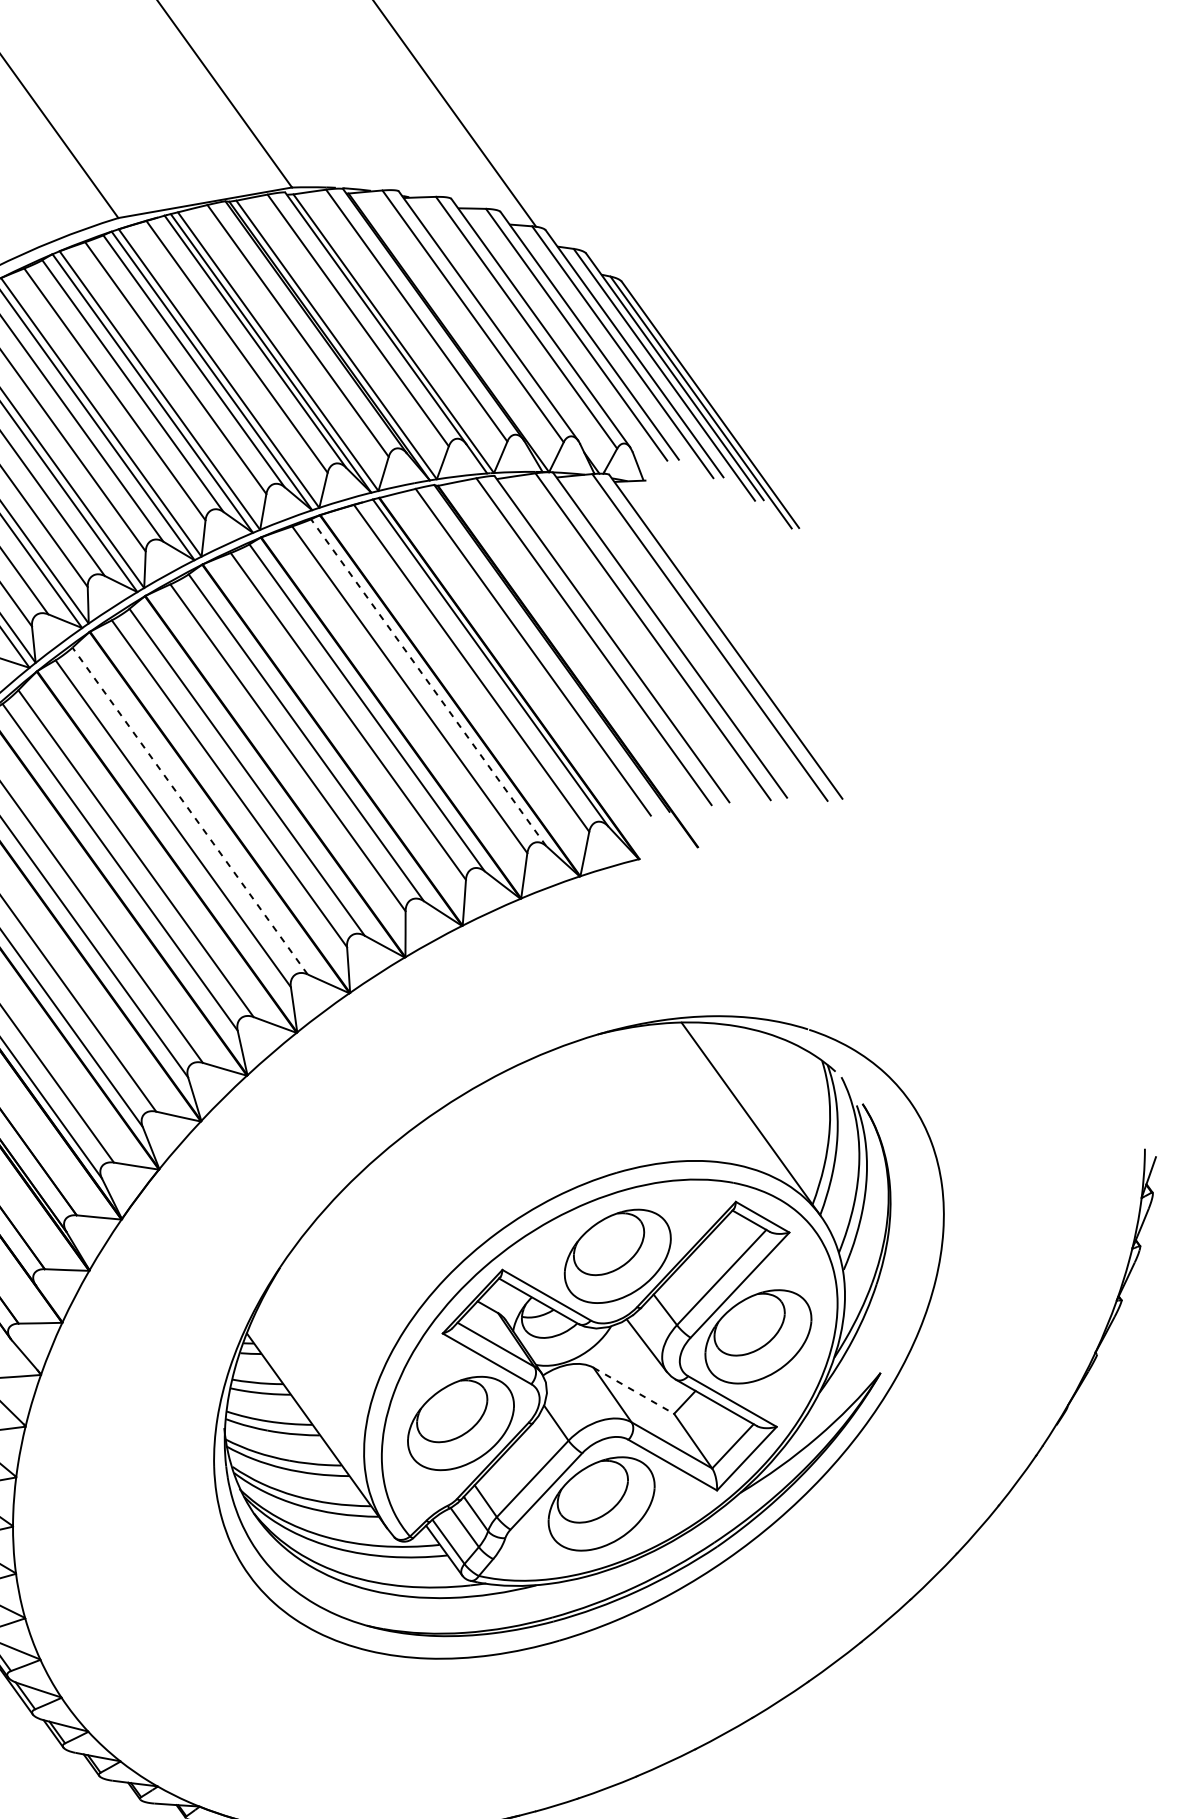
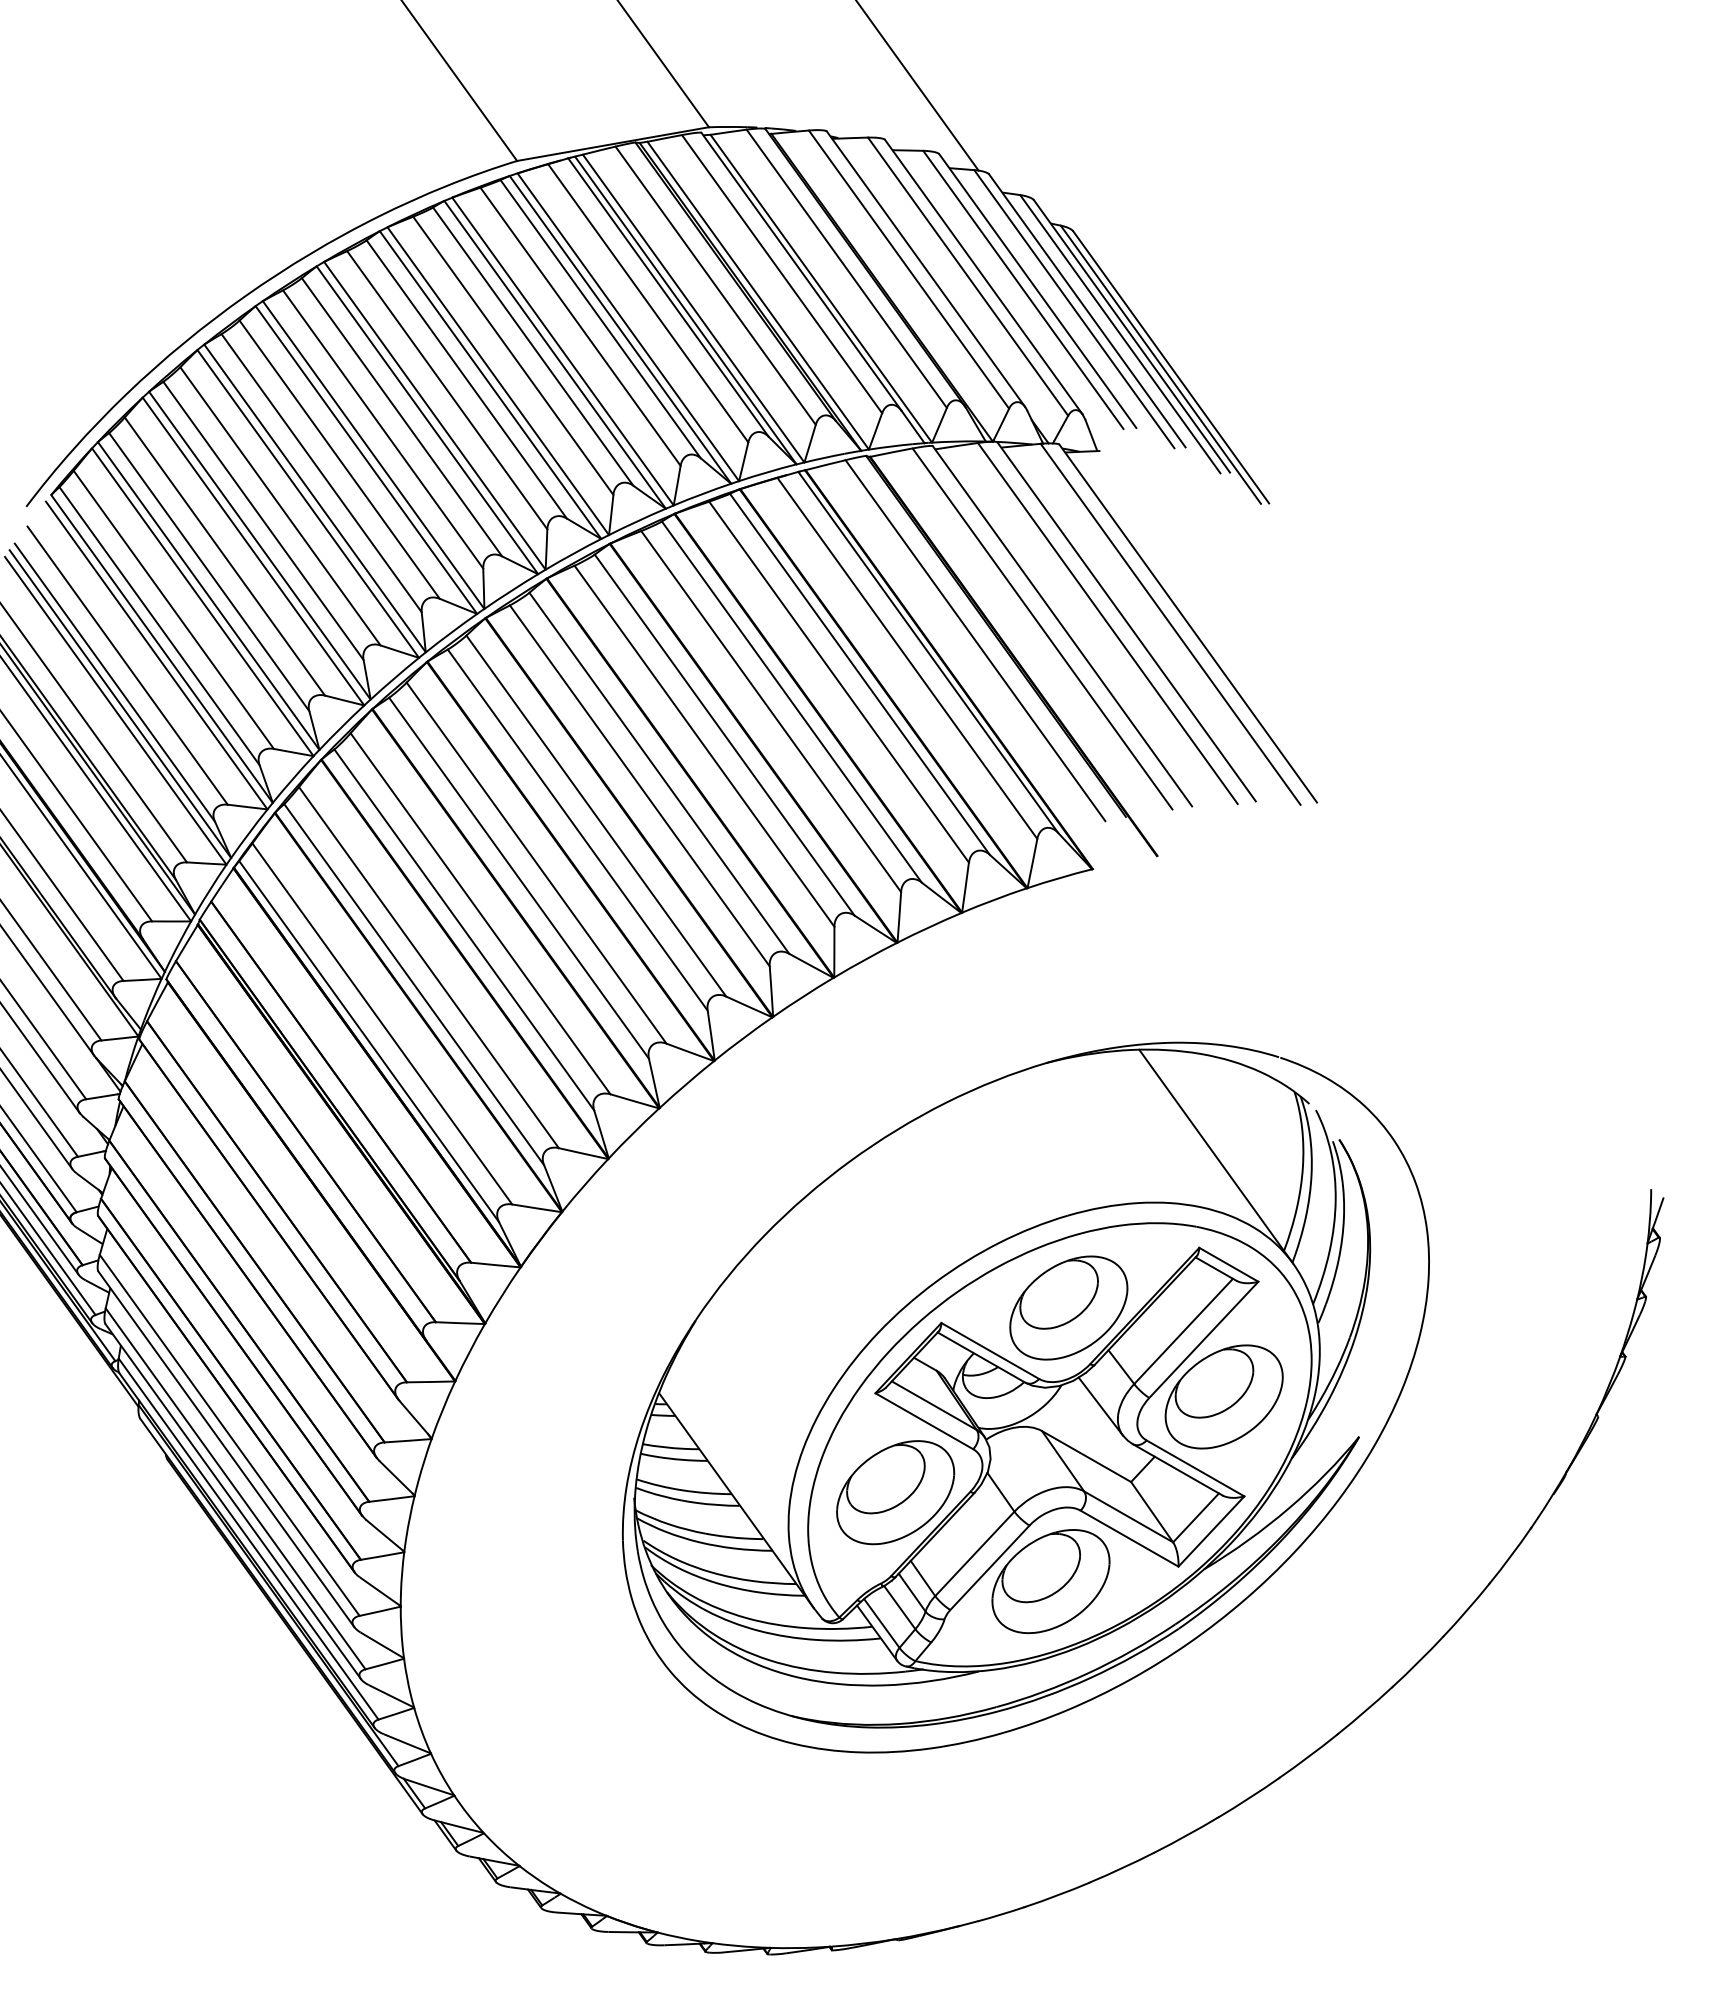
line: (428, 681) -> (859, 673), dashed -> solid
line: (190, 810) -> (596, 815), dashed -> solid
line: (634, 1390) -> (1087, 1456), dashed -> solid

